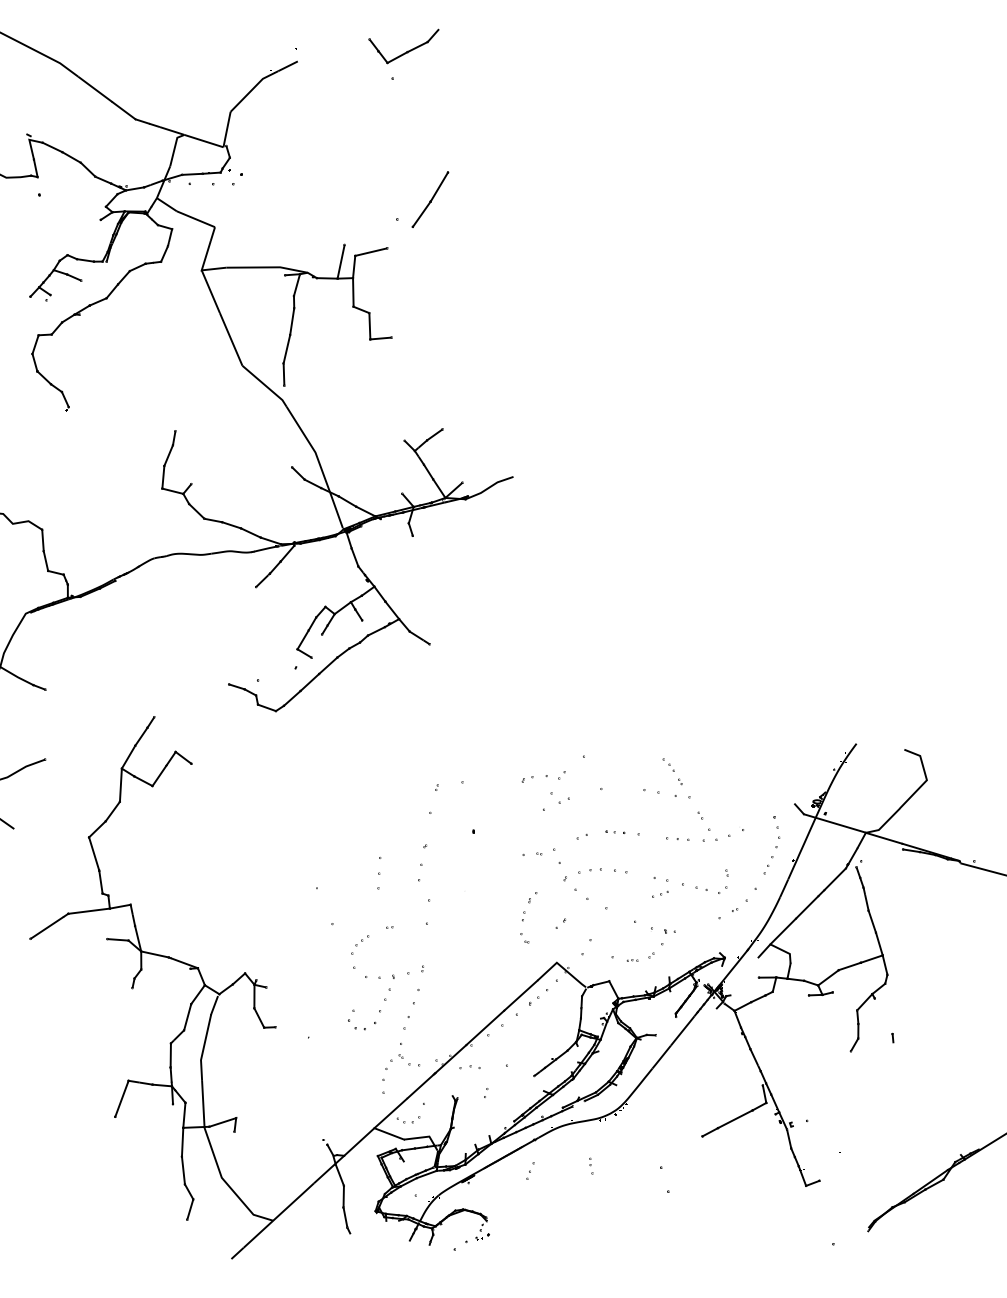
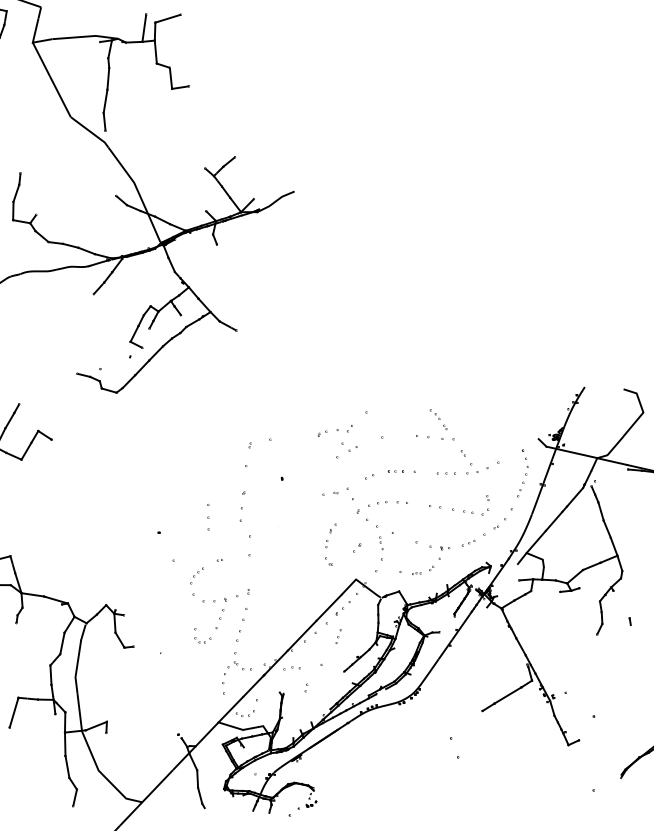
part: (660, 893) -> (468, 542), moved
part: (362, 1025) -> (203, 640), size x0.71
part: (591, 1165) -> (381, 542), moved
part: (530, 1170) -> (338, 636), moved

